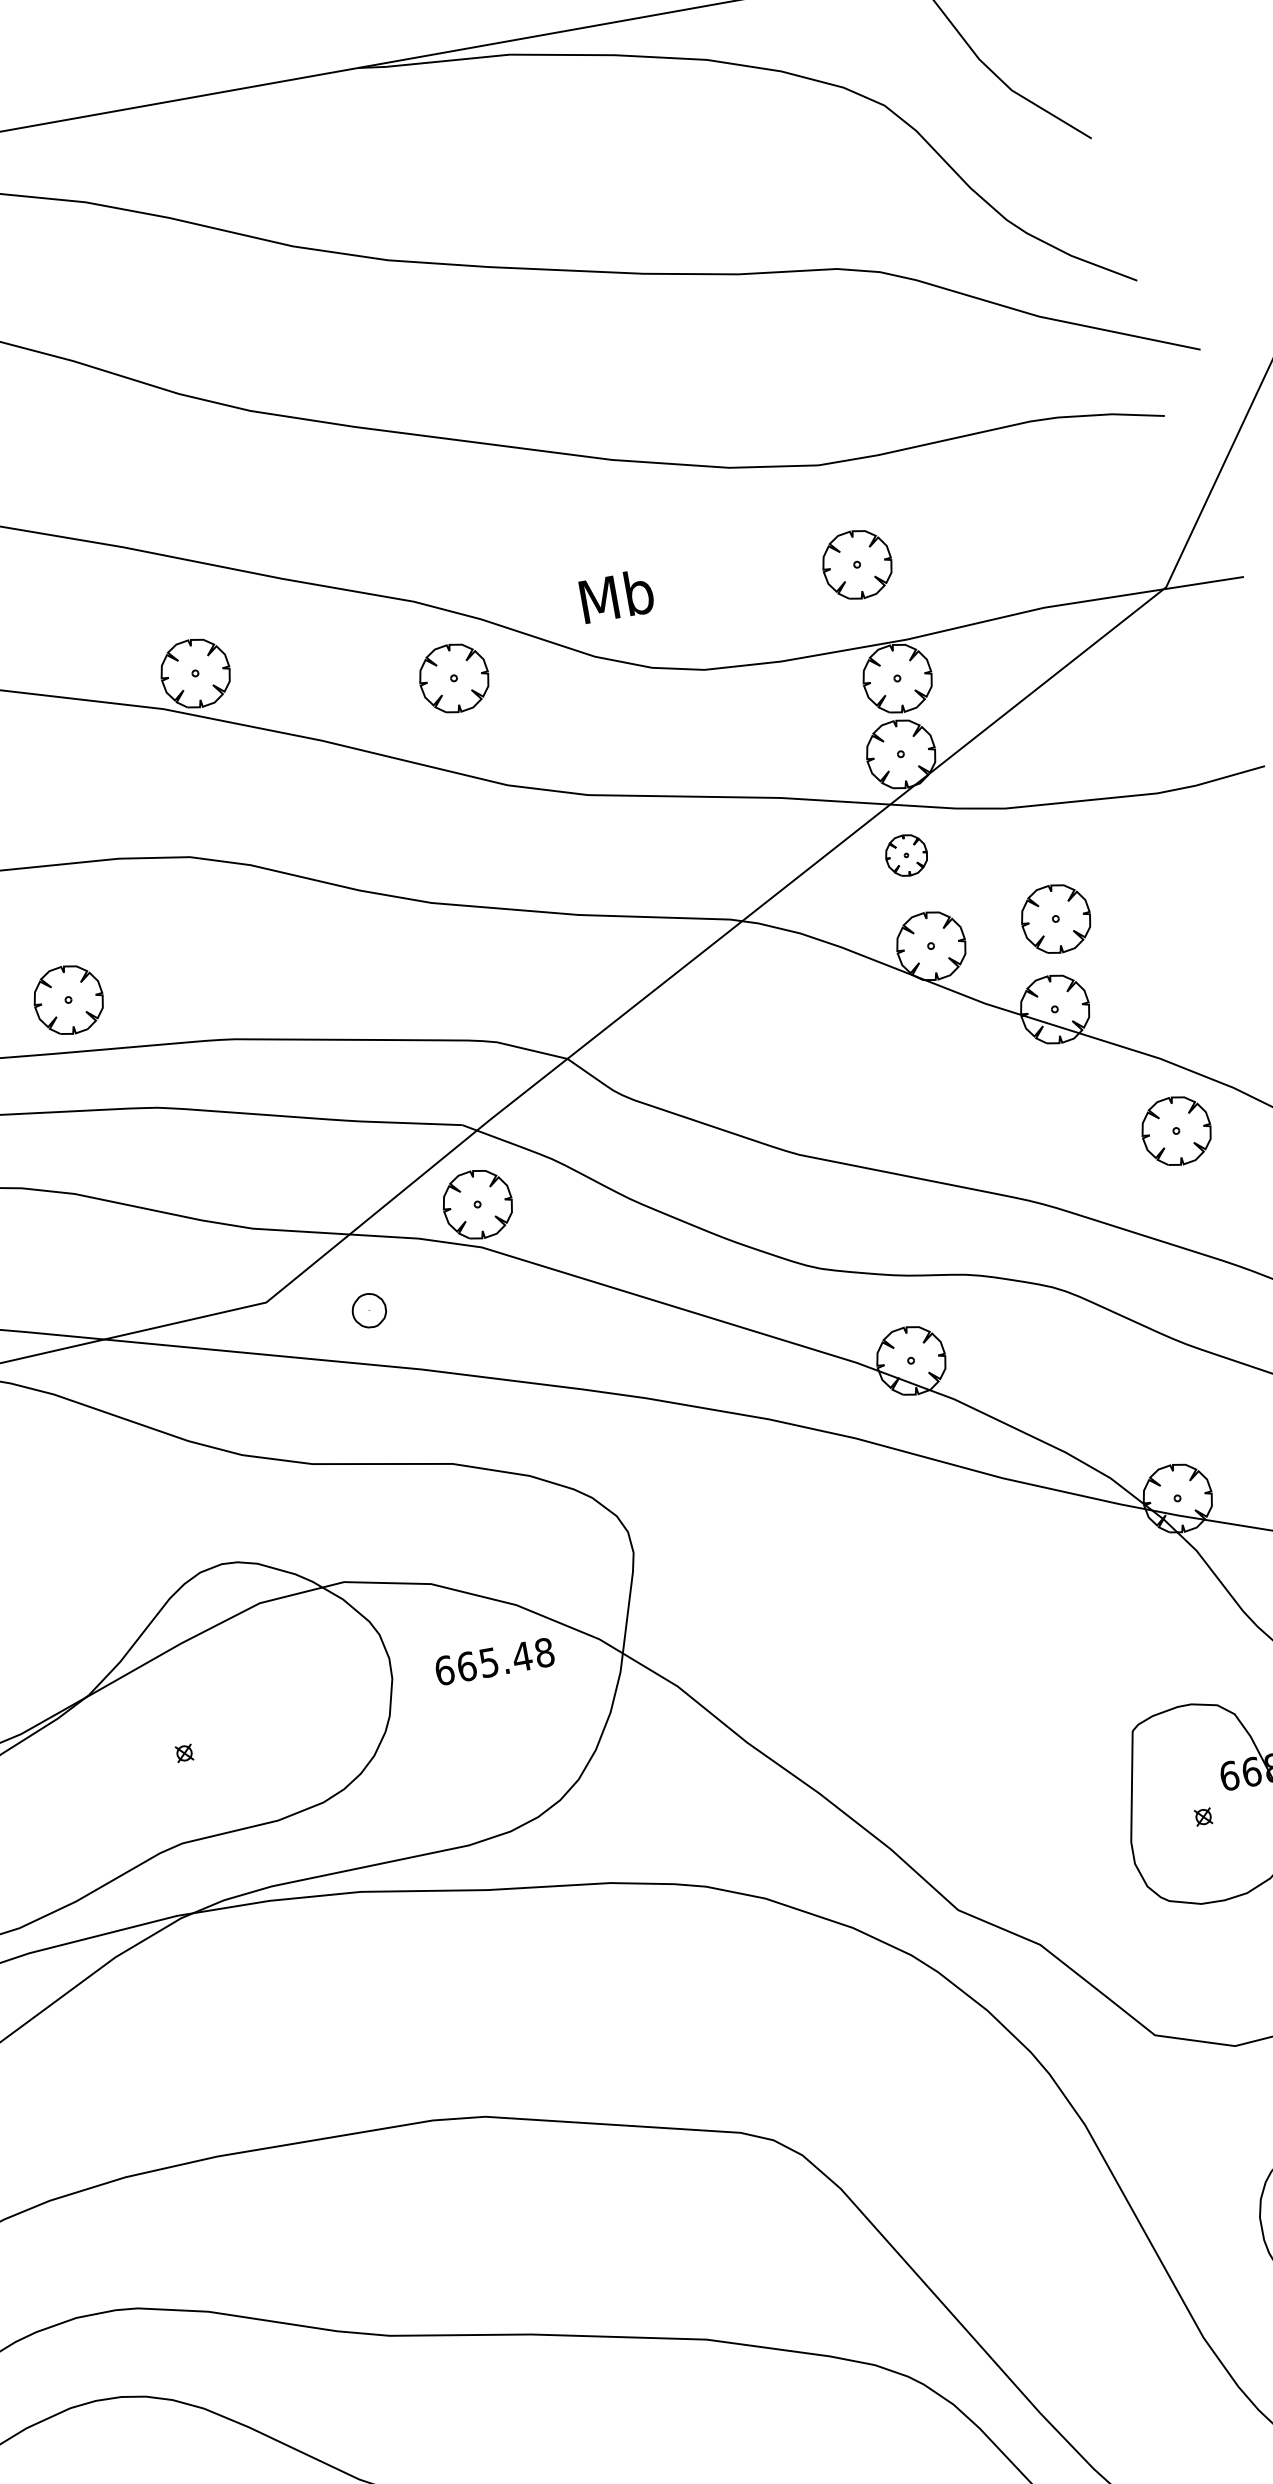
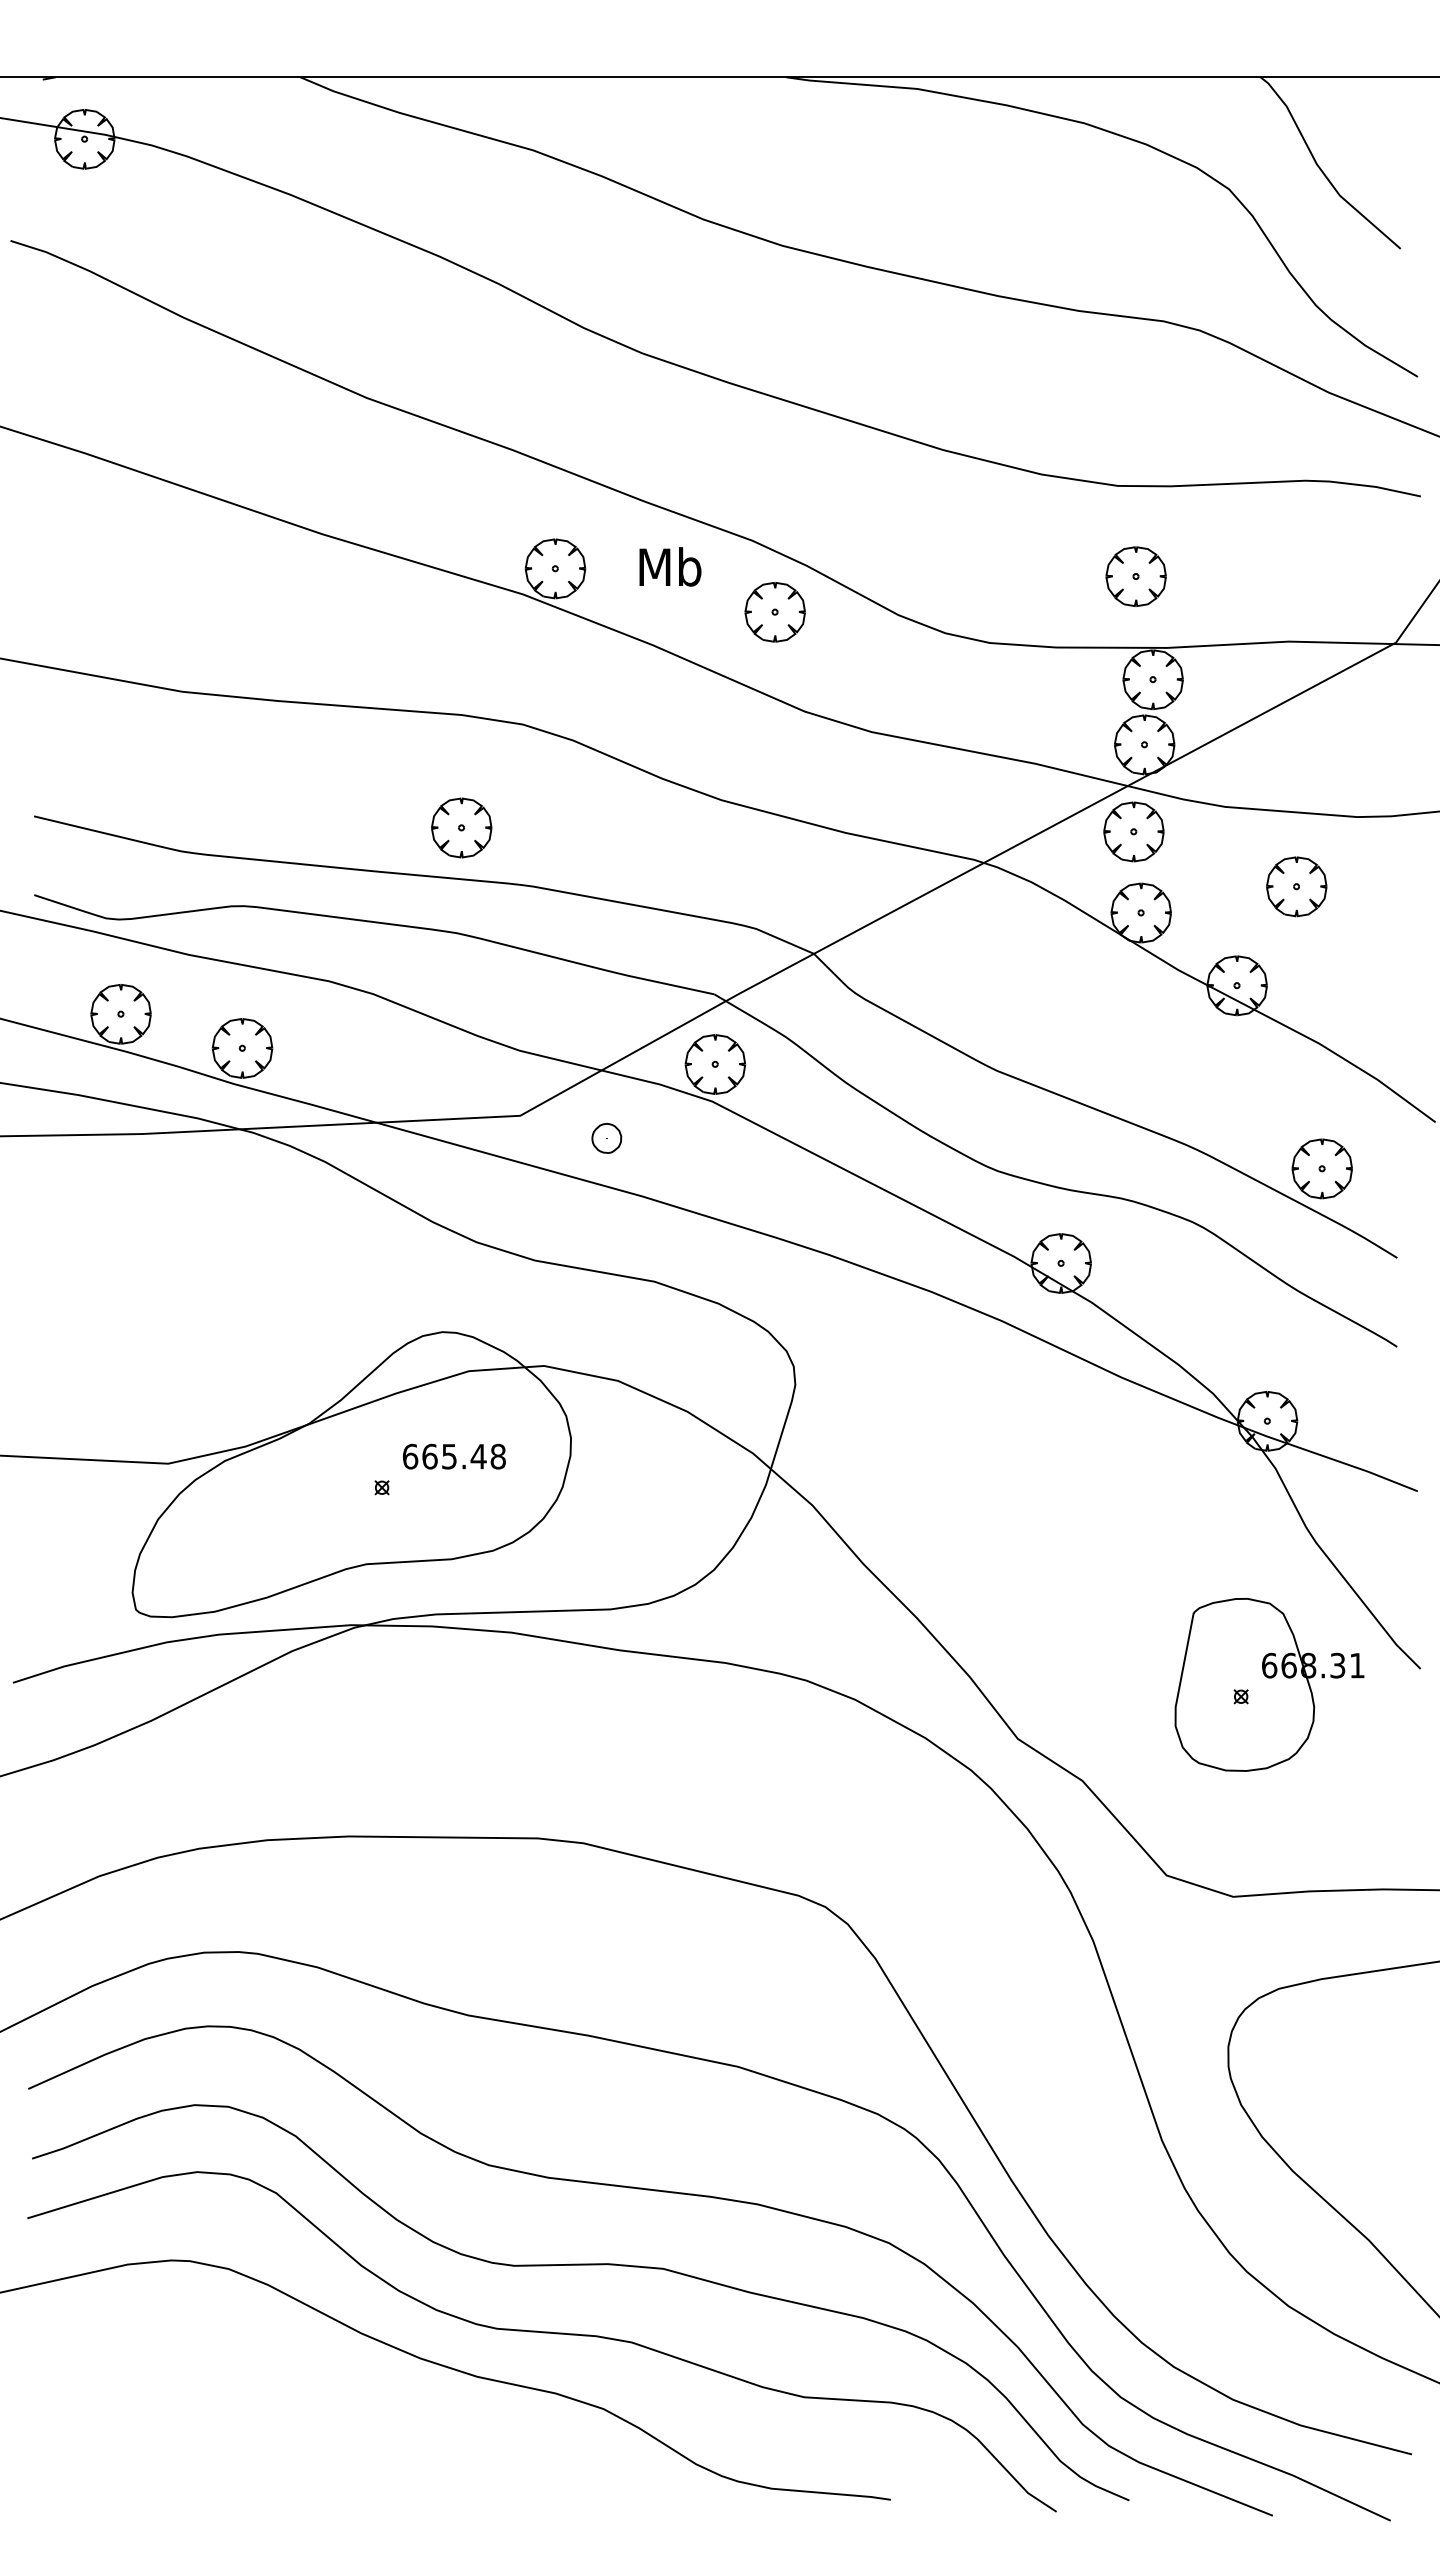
text: (616, 595) -> (670, 566), moved
part: (905, 855) -> (1133, 831), size x1.67
part: (1055, 918) -> (1296, 886), moved
part: (68, 999) -> (461, 827), moved
part: (1175, 1130) -> (1321, 1168), moved
text: (494, 1661) -> (454, 1456), moved

